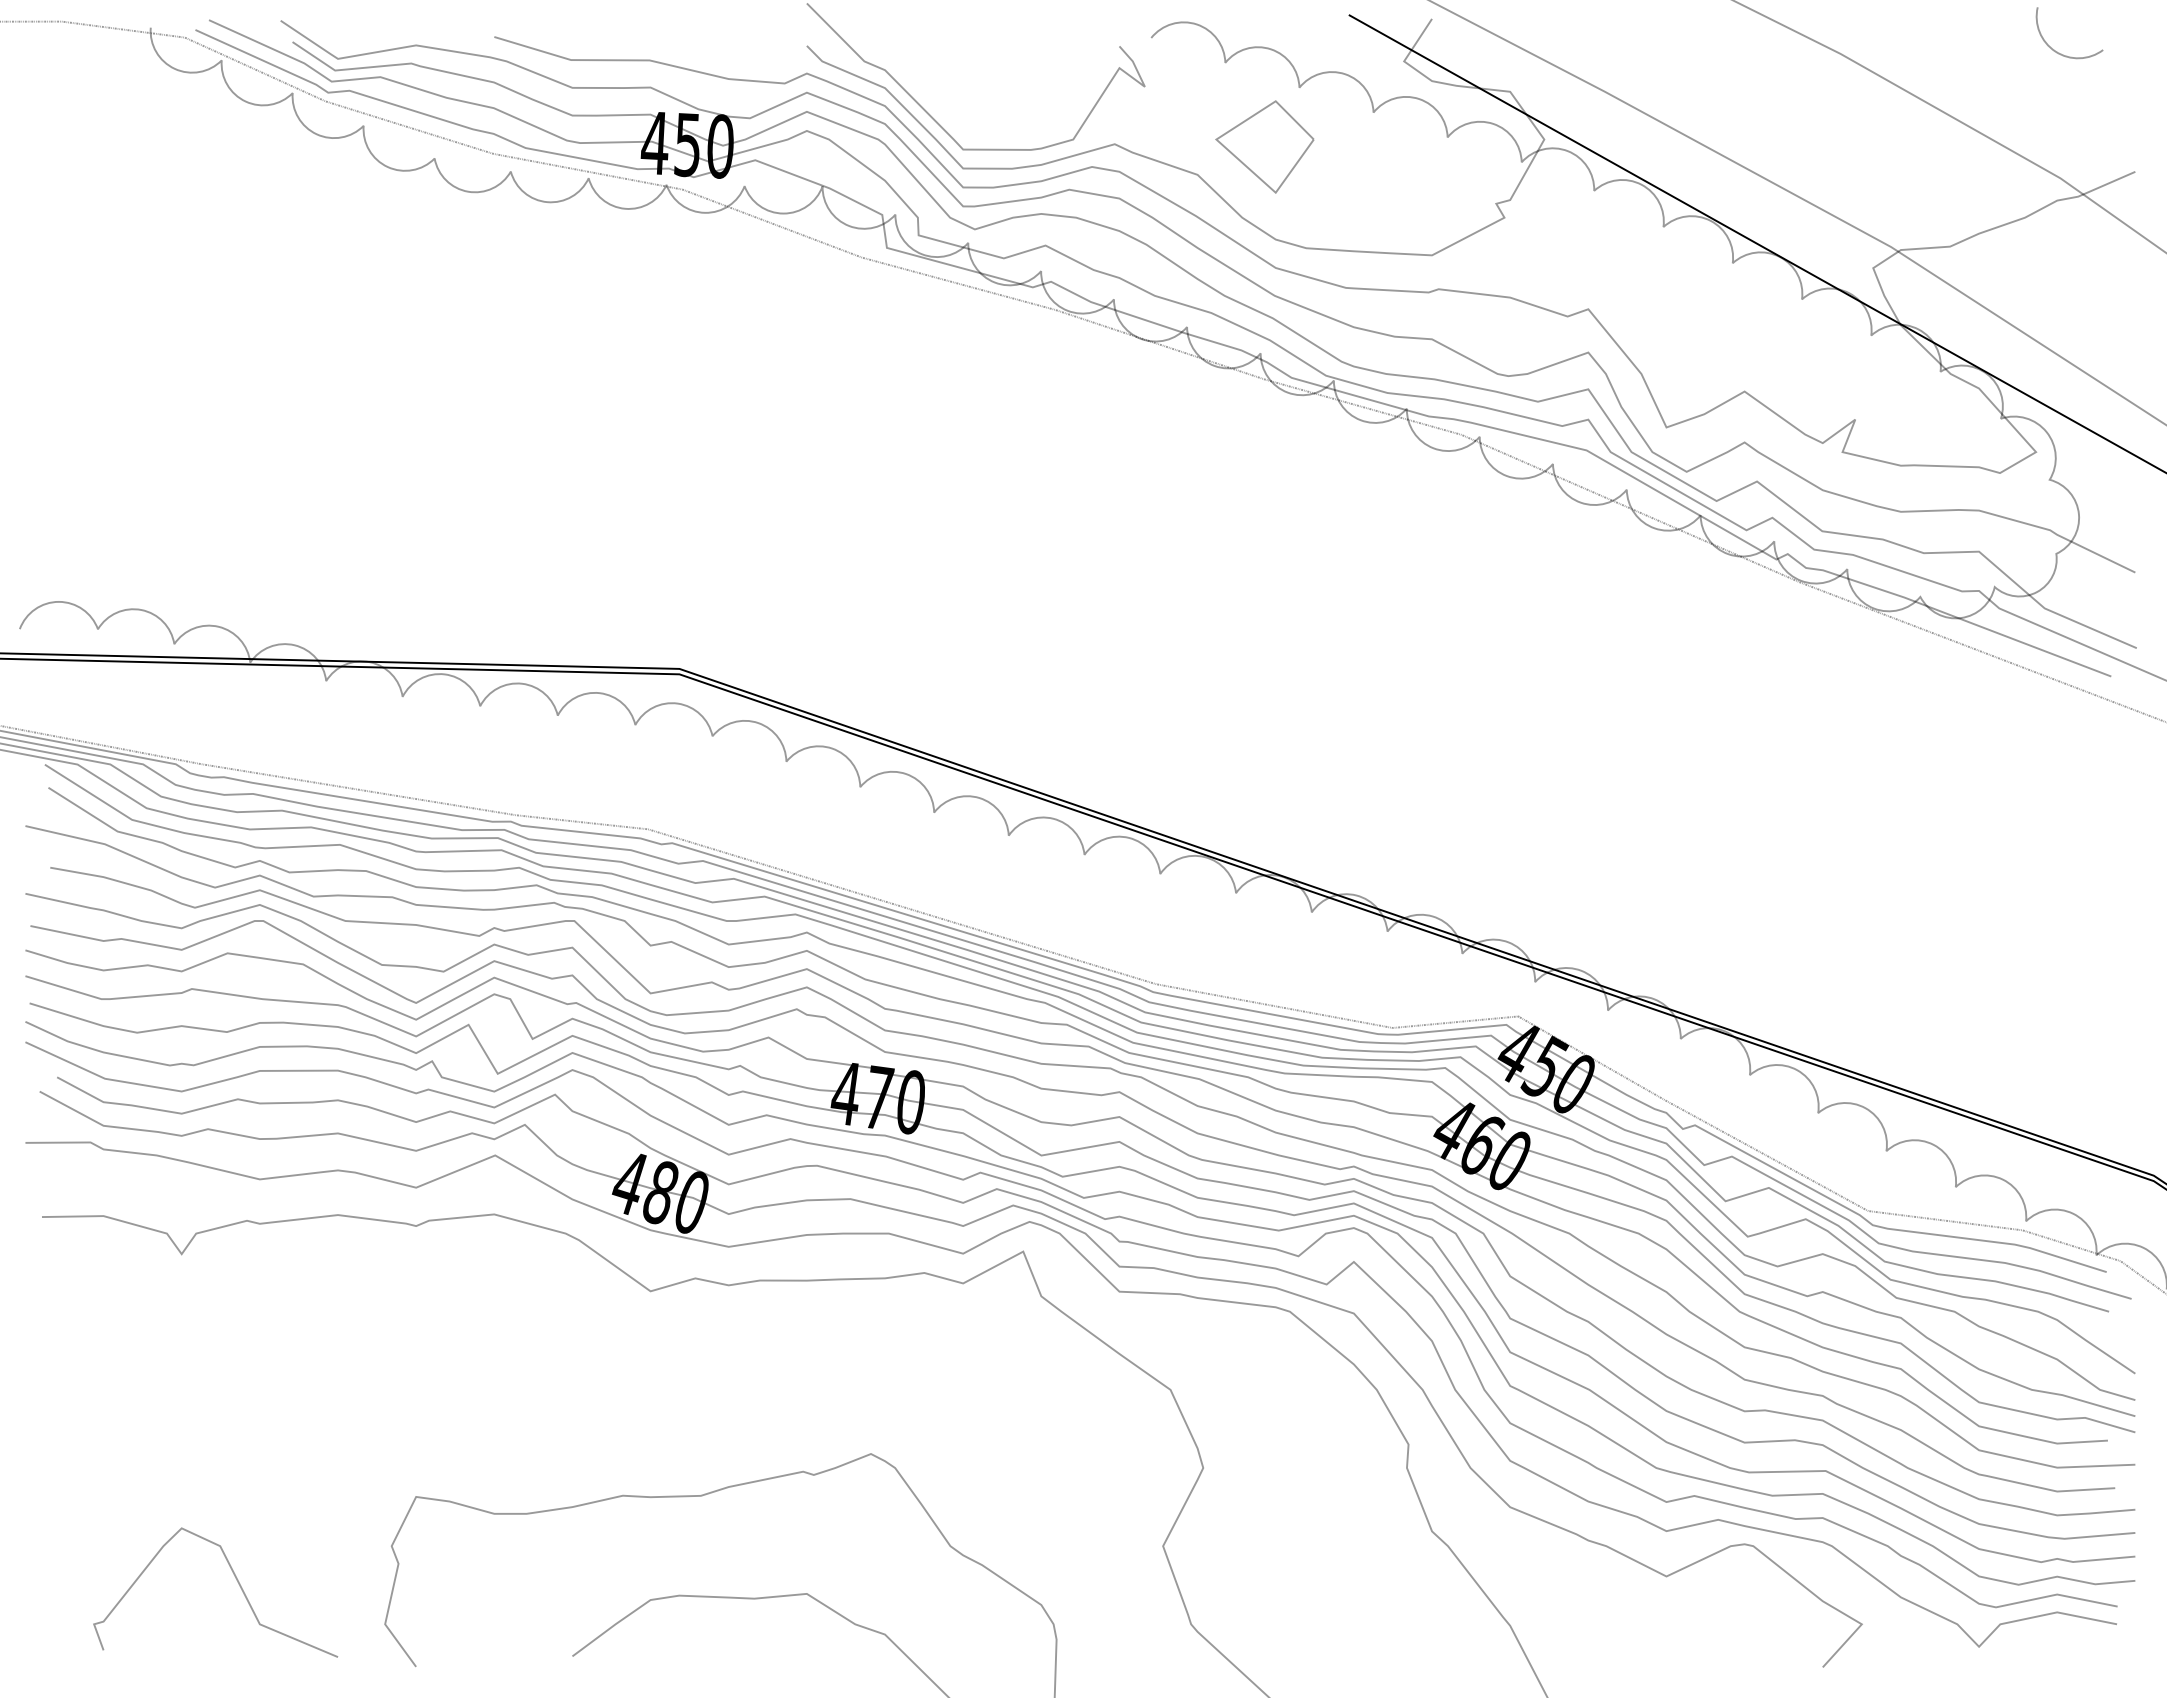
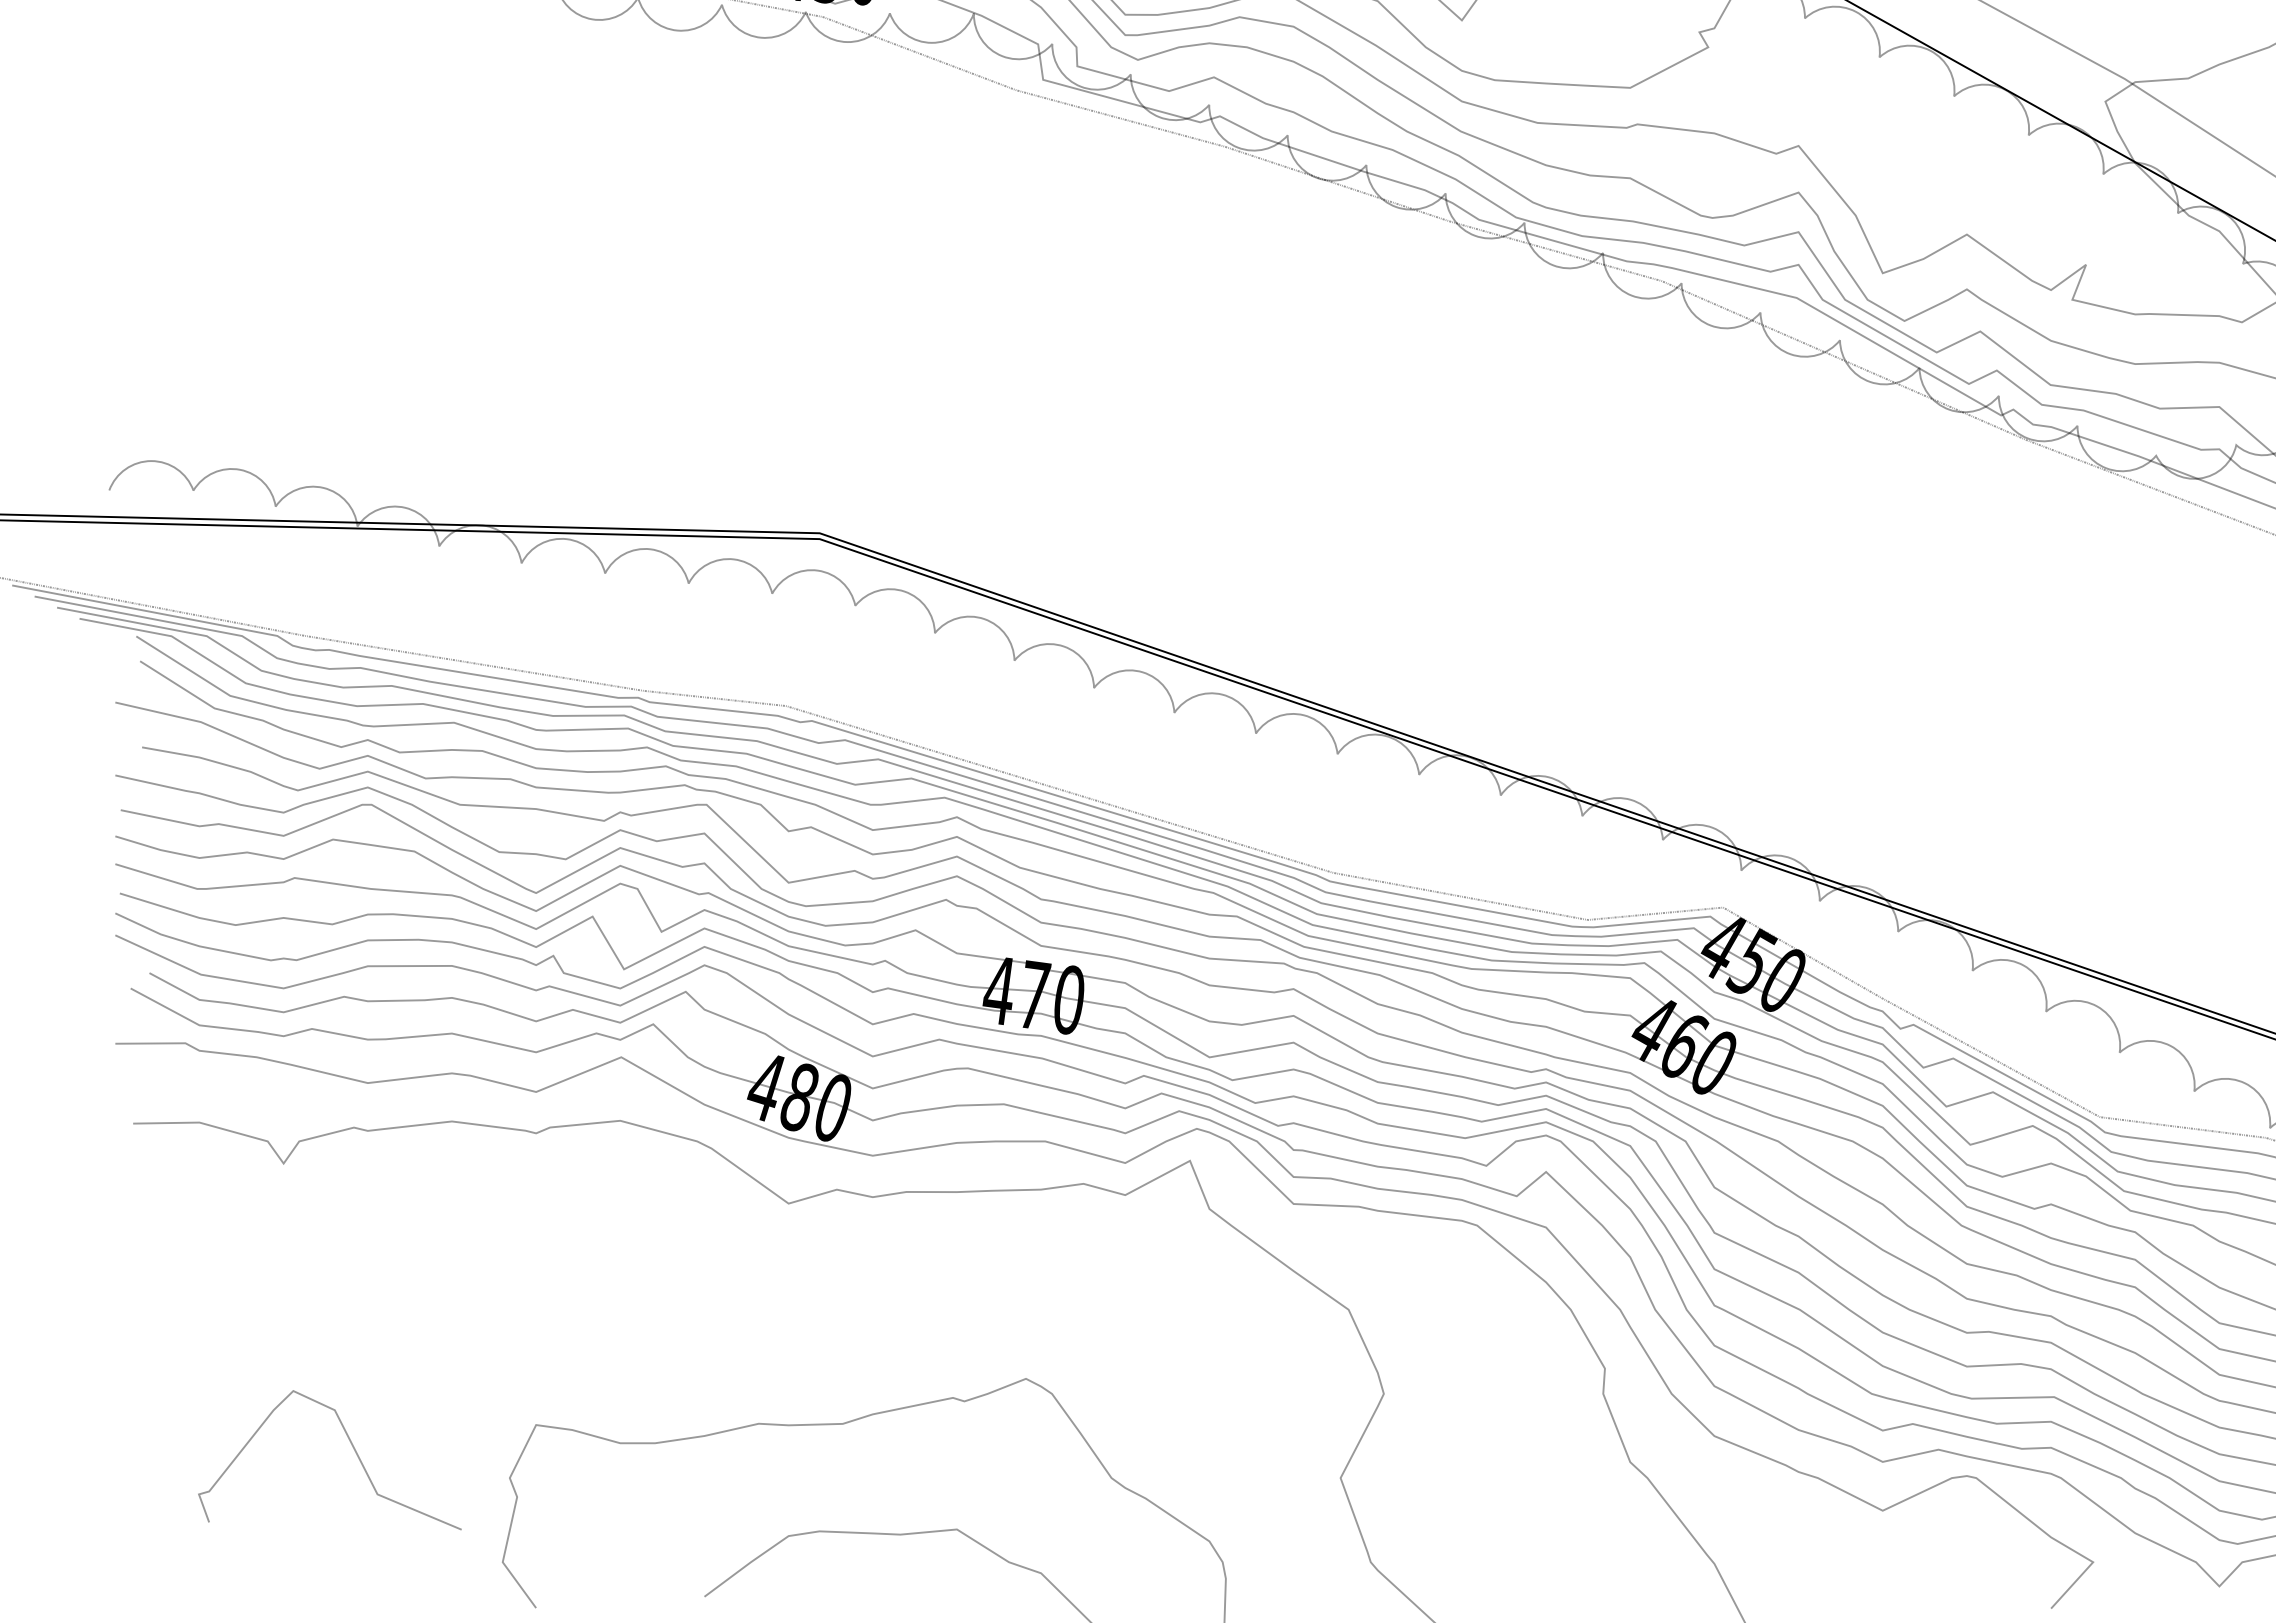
curve: (237, 1582) -> (353, 1449), moved

